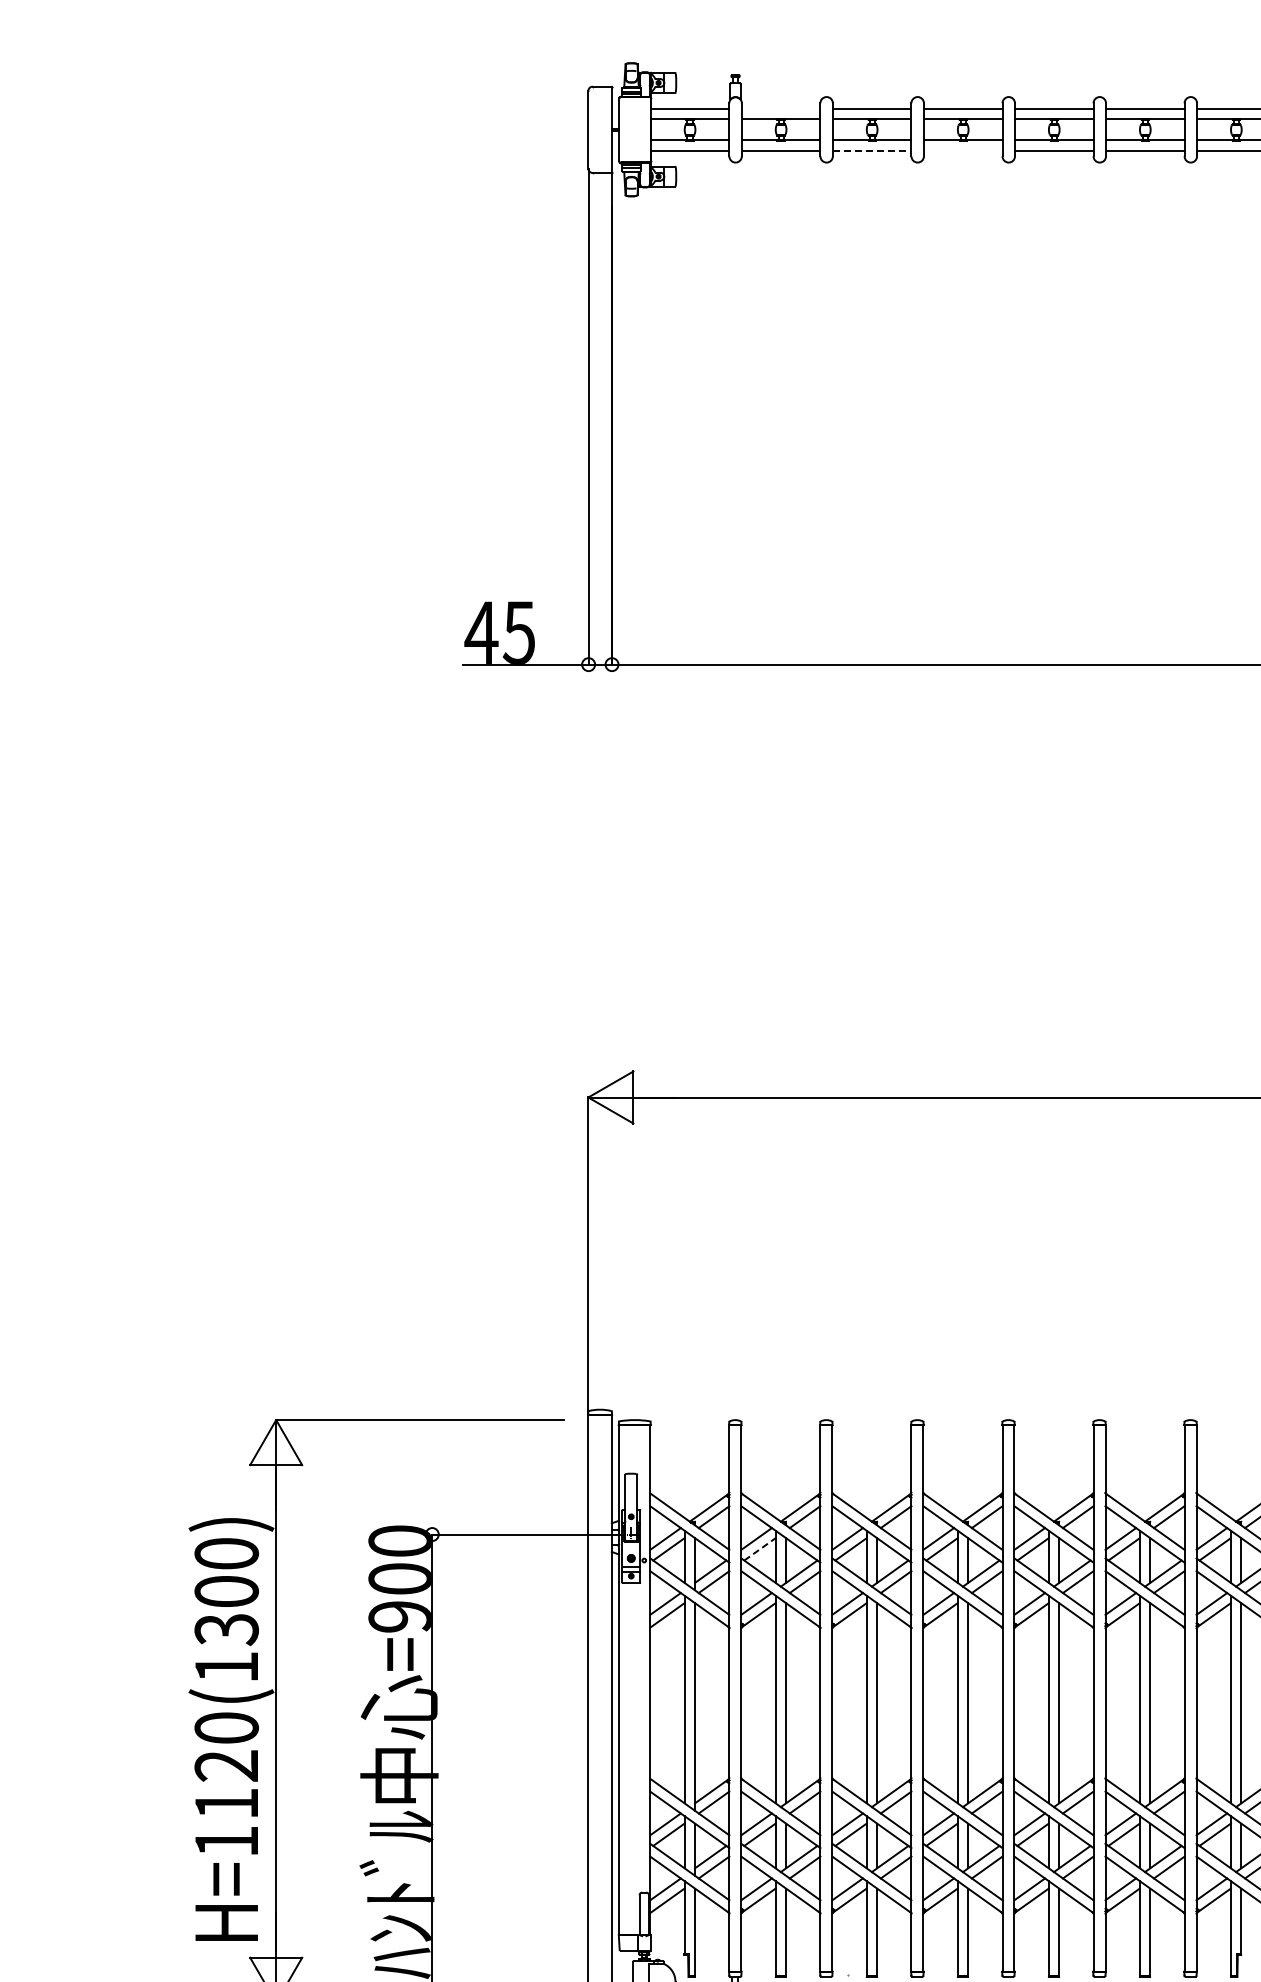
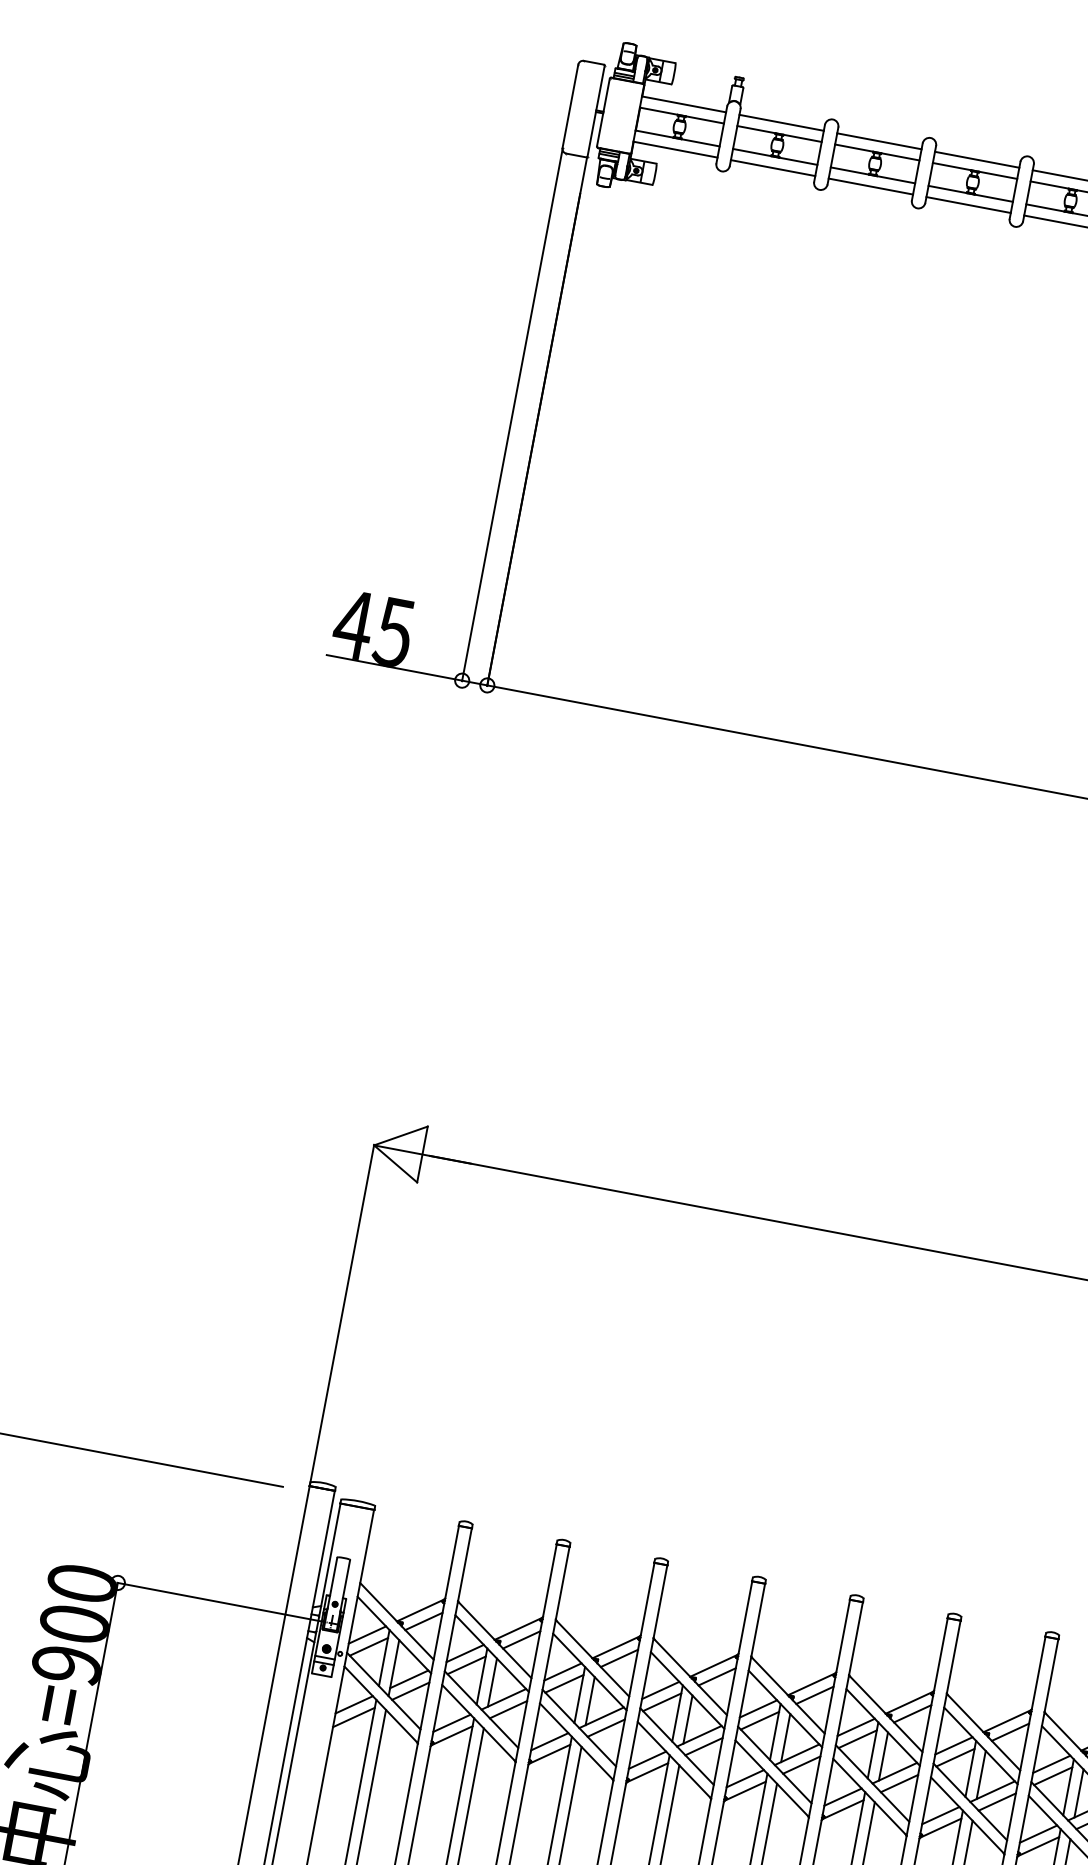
line: (780, 108) -> (781, 122), added
line: (872, 150) -> (871, 186), dashed -> solid
line: (962, 150) -> (967, 204), added
line: (760, 1549) -> (467, 1665), dashed -> solid

